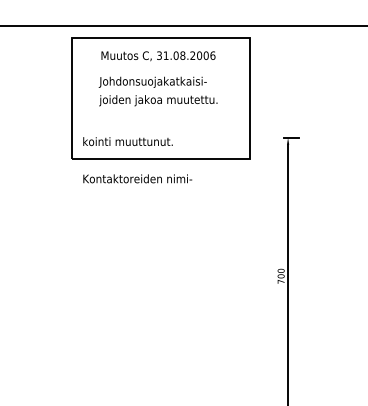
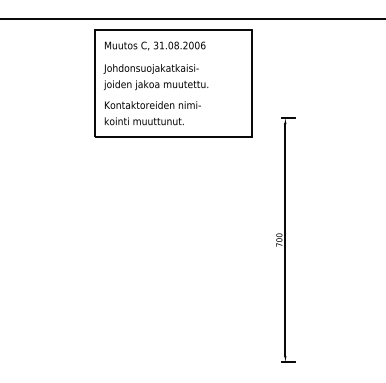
text: (158, 55) -> (155, 45), moved
text: (157, 91) -> (155, 77), moved
text: (137, 178) -> (152, 104), moved

